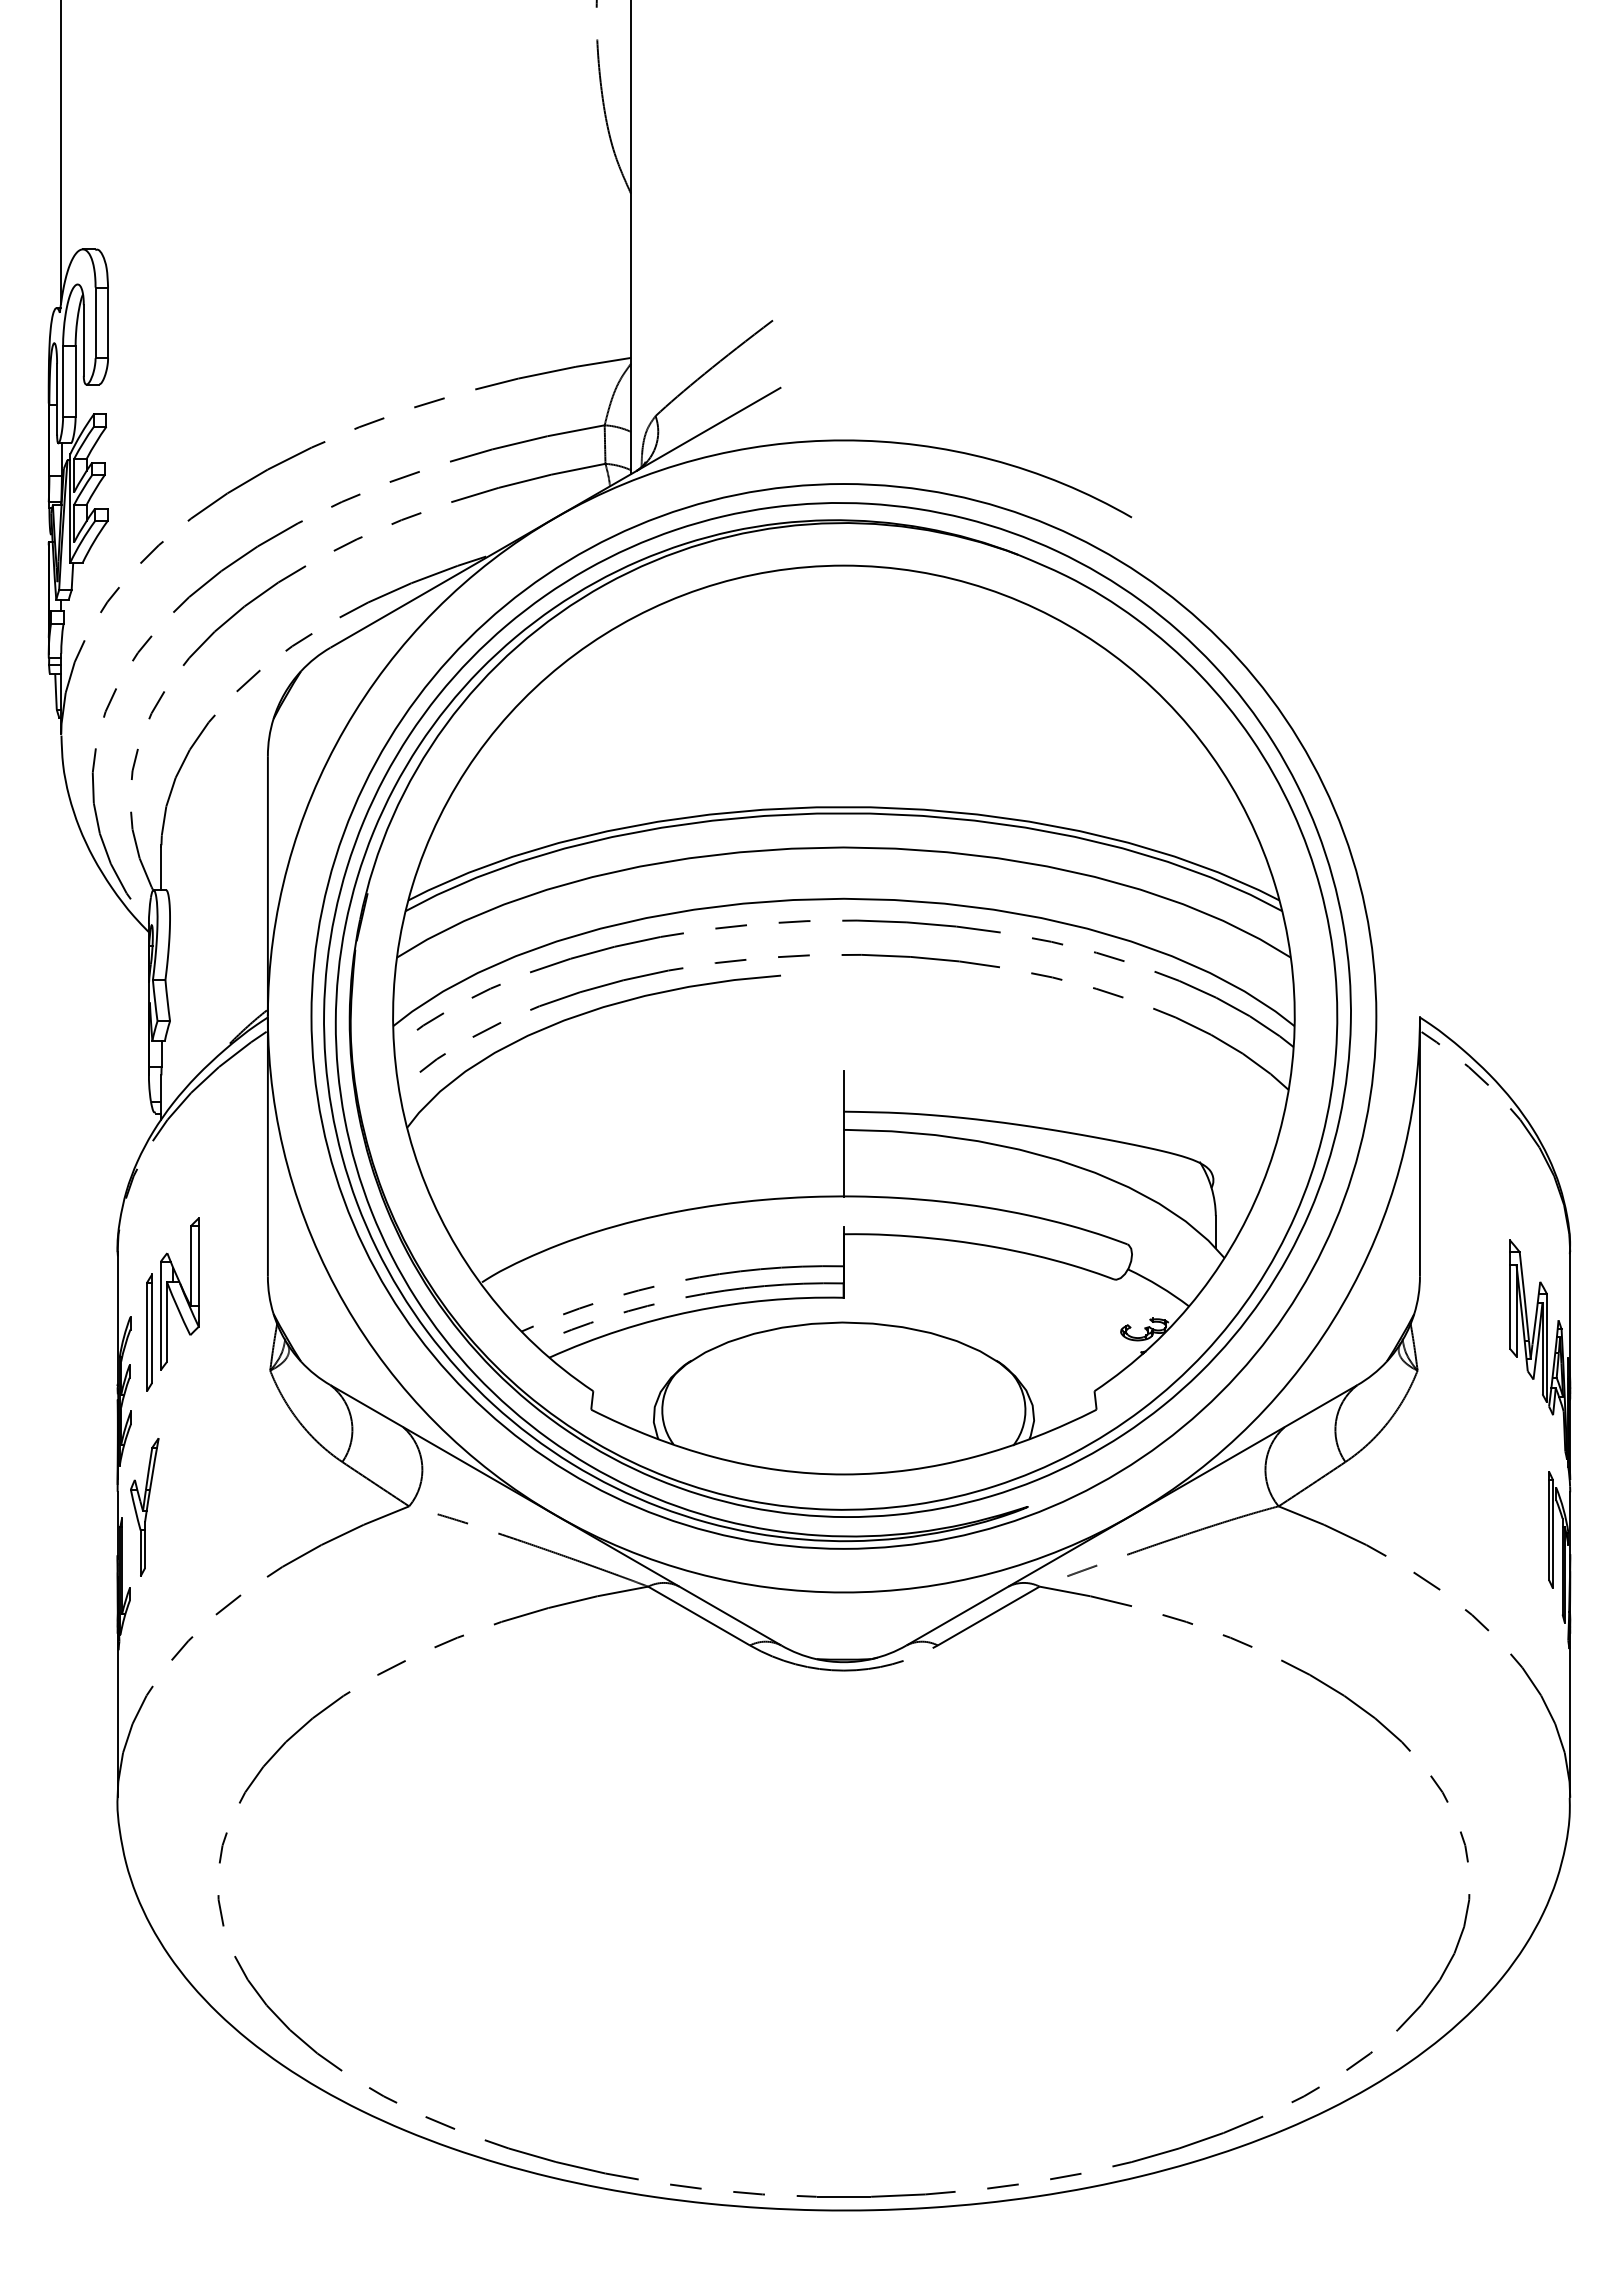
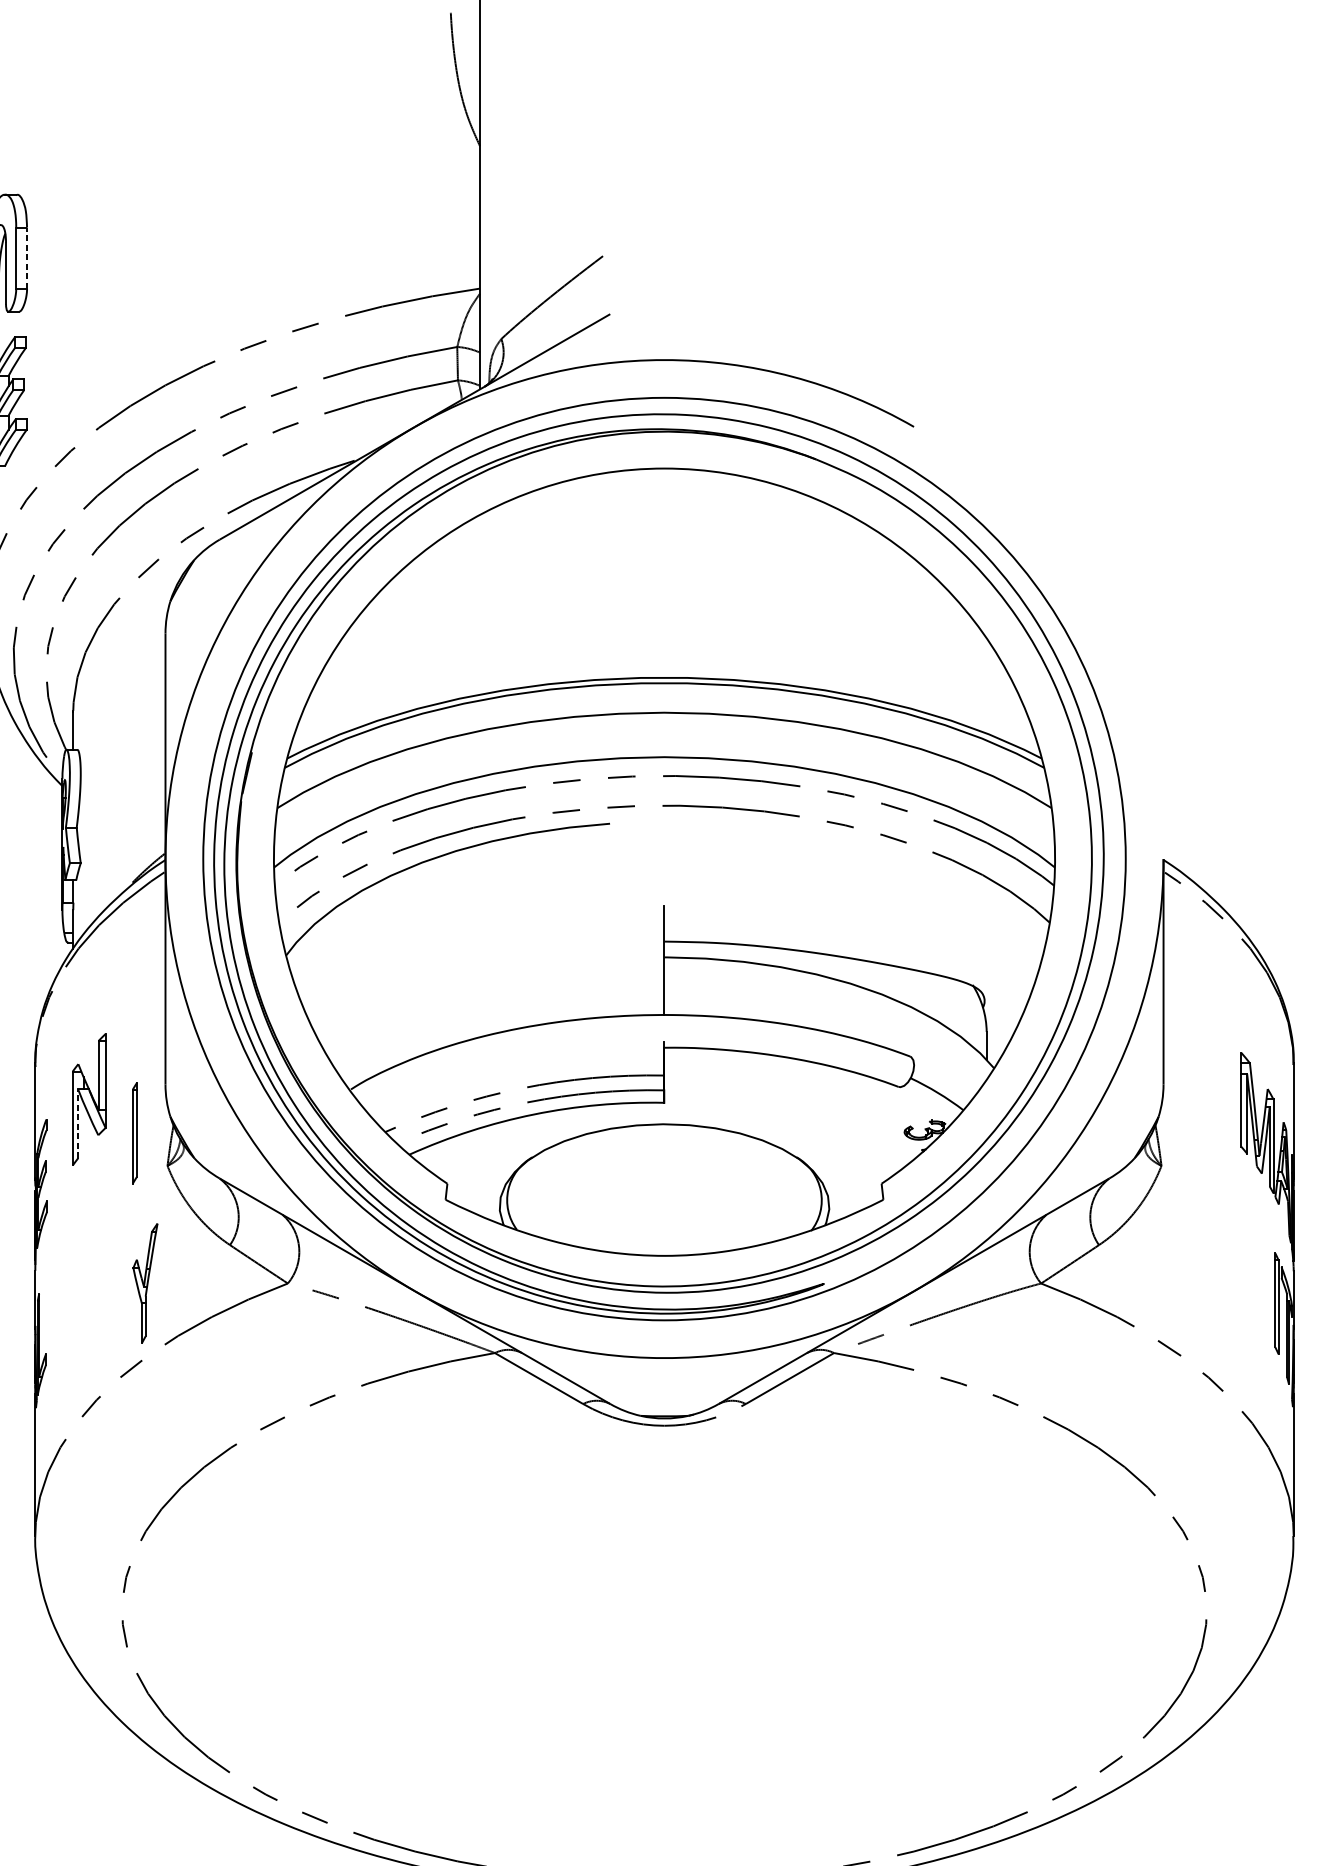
line: (108, 322) -> (27, 257), solid -> dashed
line: (166, 1321) -> (77, 1123), solid -> dashed
part: (149, 1332) -> (134, 1132), moved
part: (144, 1507) -> (145, 1283), moved

